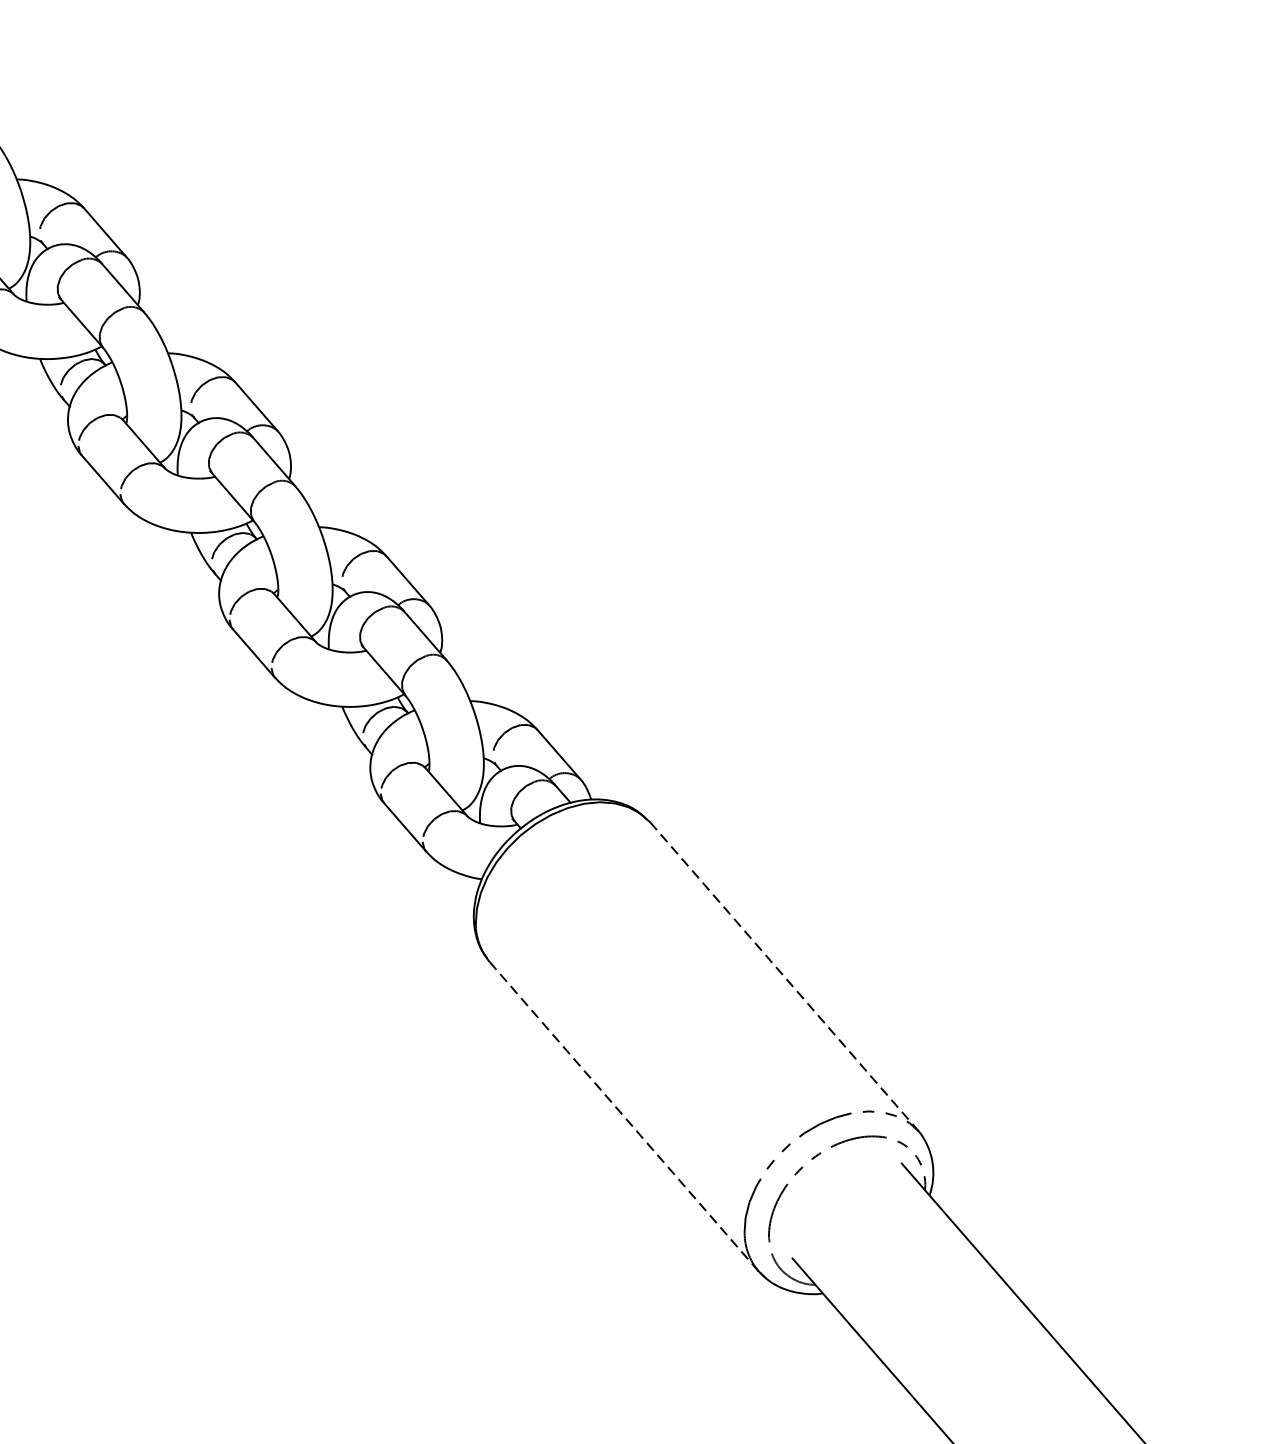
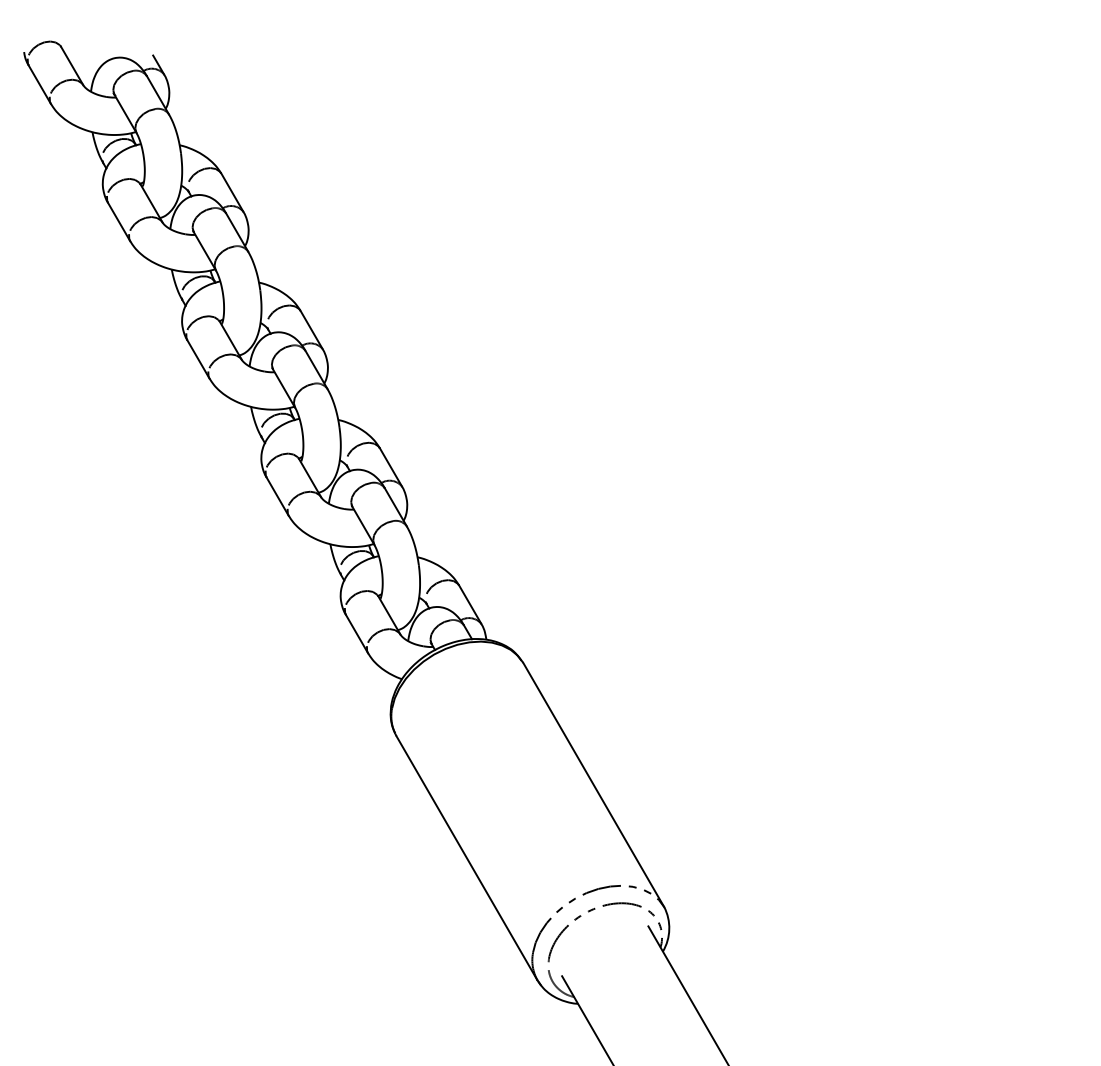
line: (784, 976) -> (593, 784), dashed -> solid
line: (623, 1117) -> (466, 858), dashed -> solid

